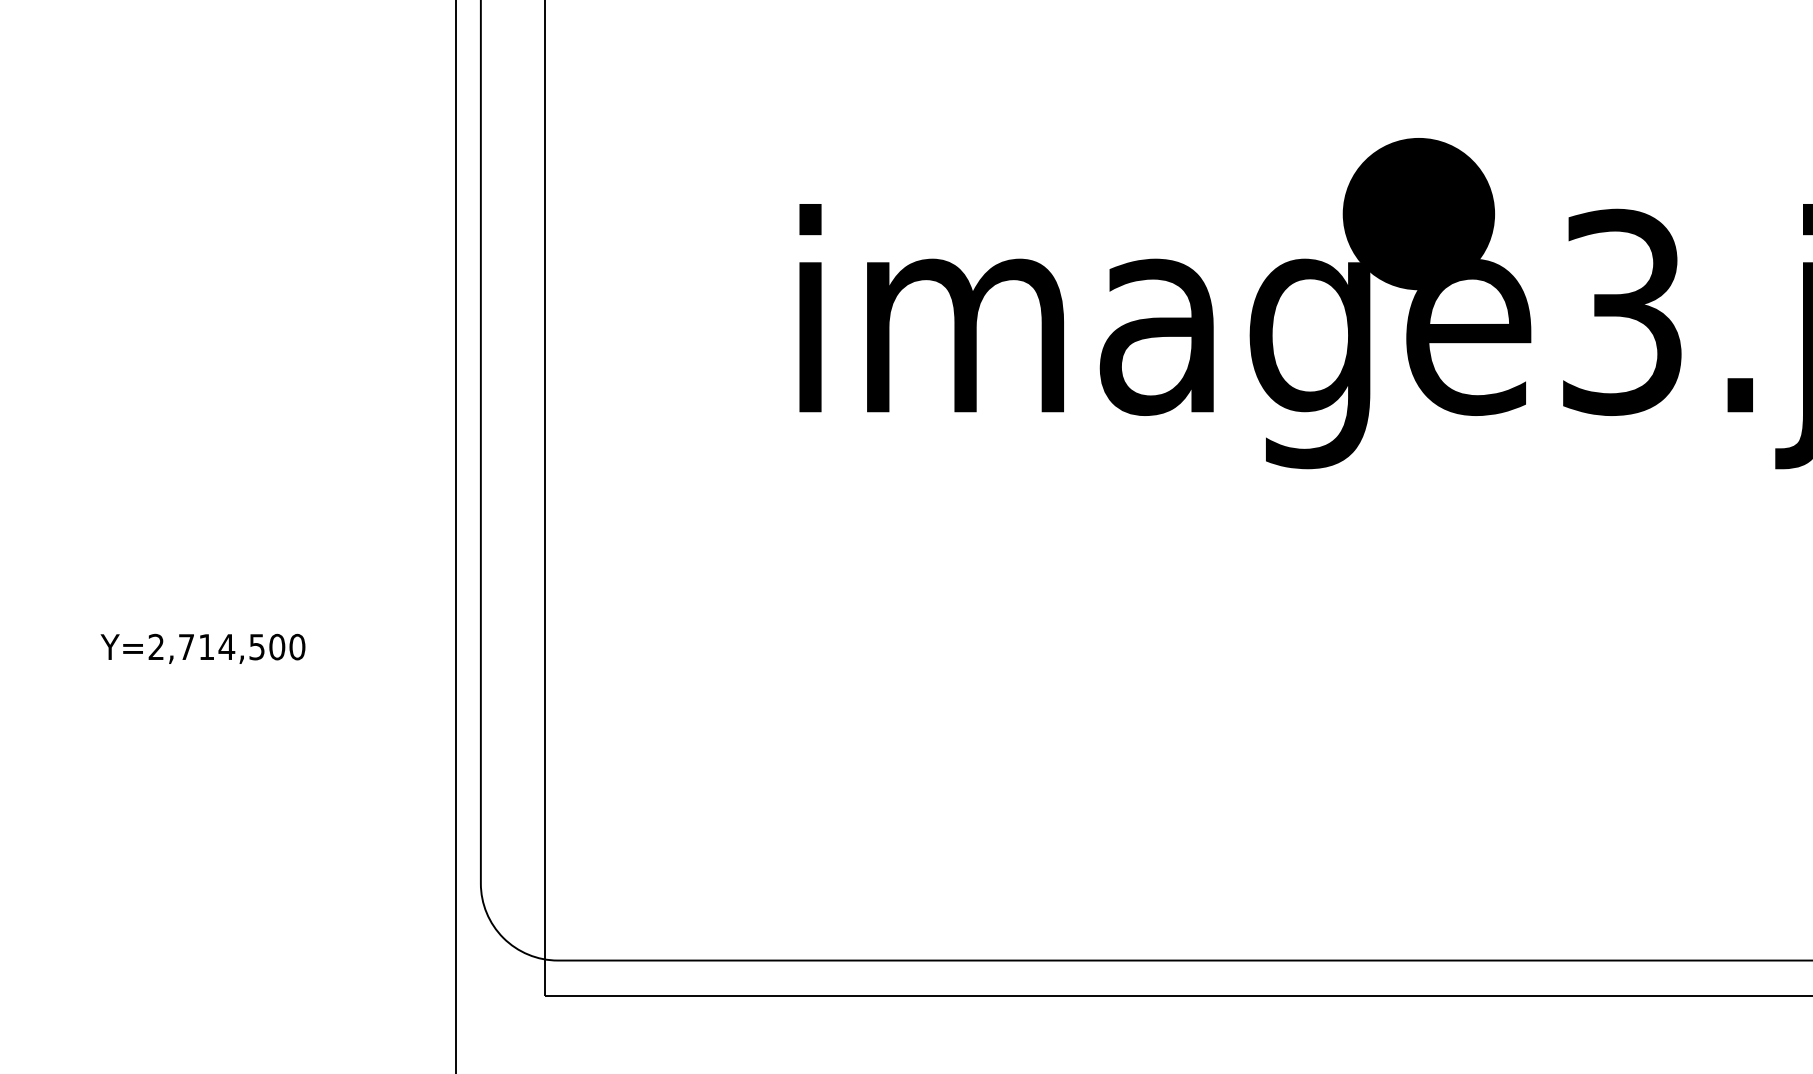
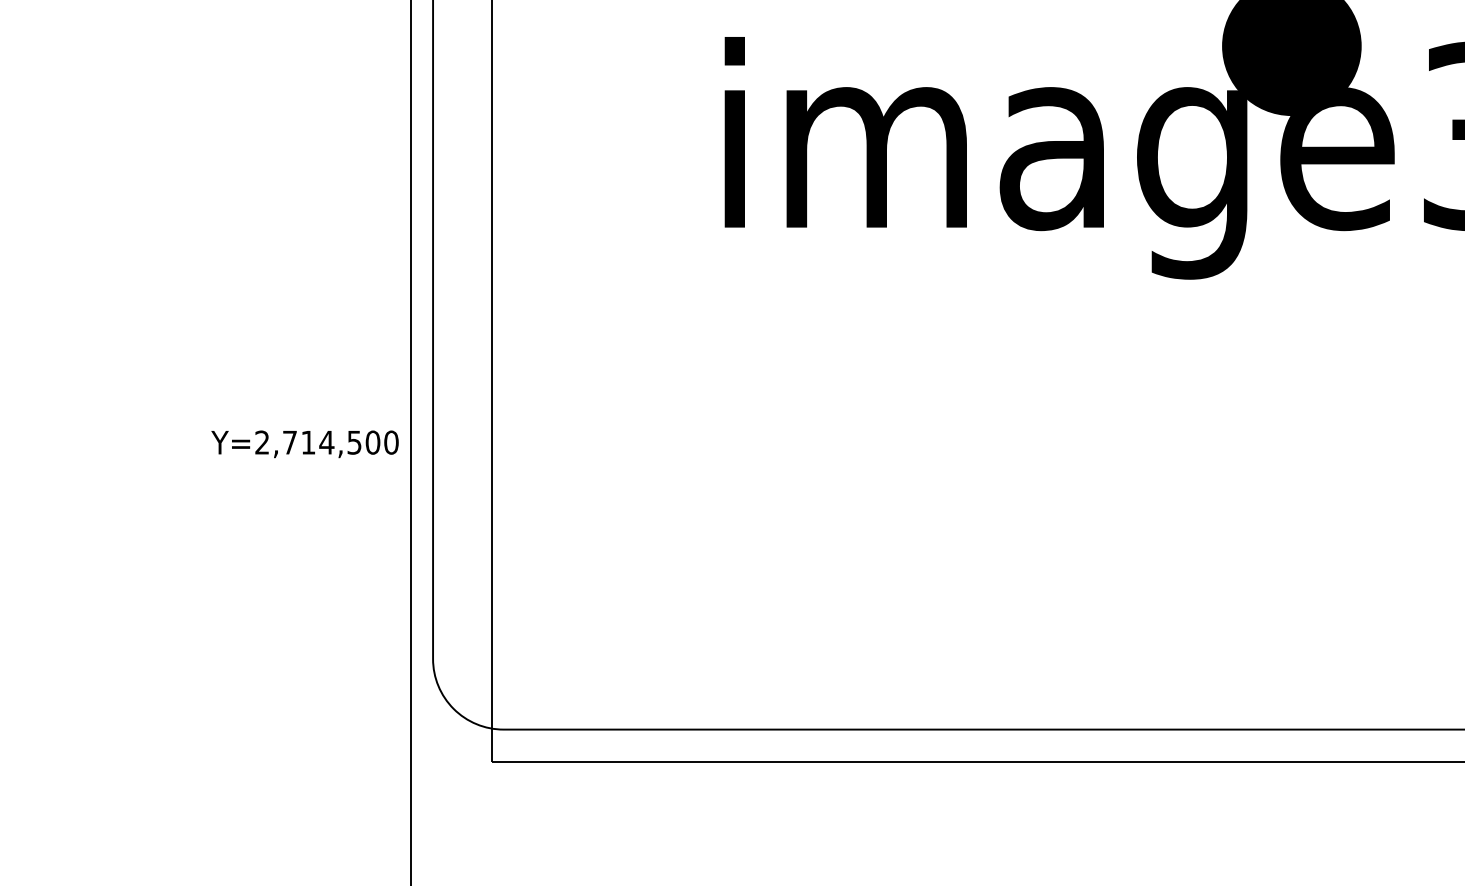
text: (202, 648) -> (304, 443), moved

